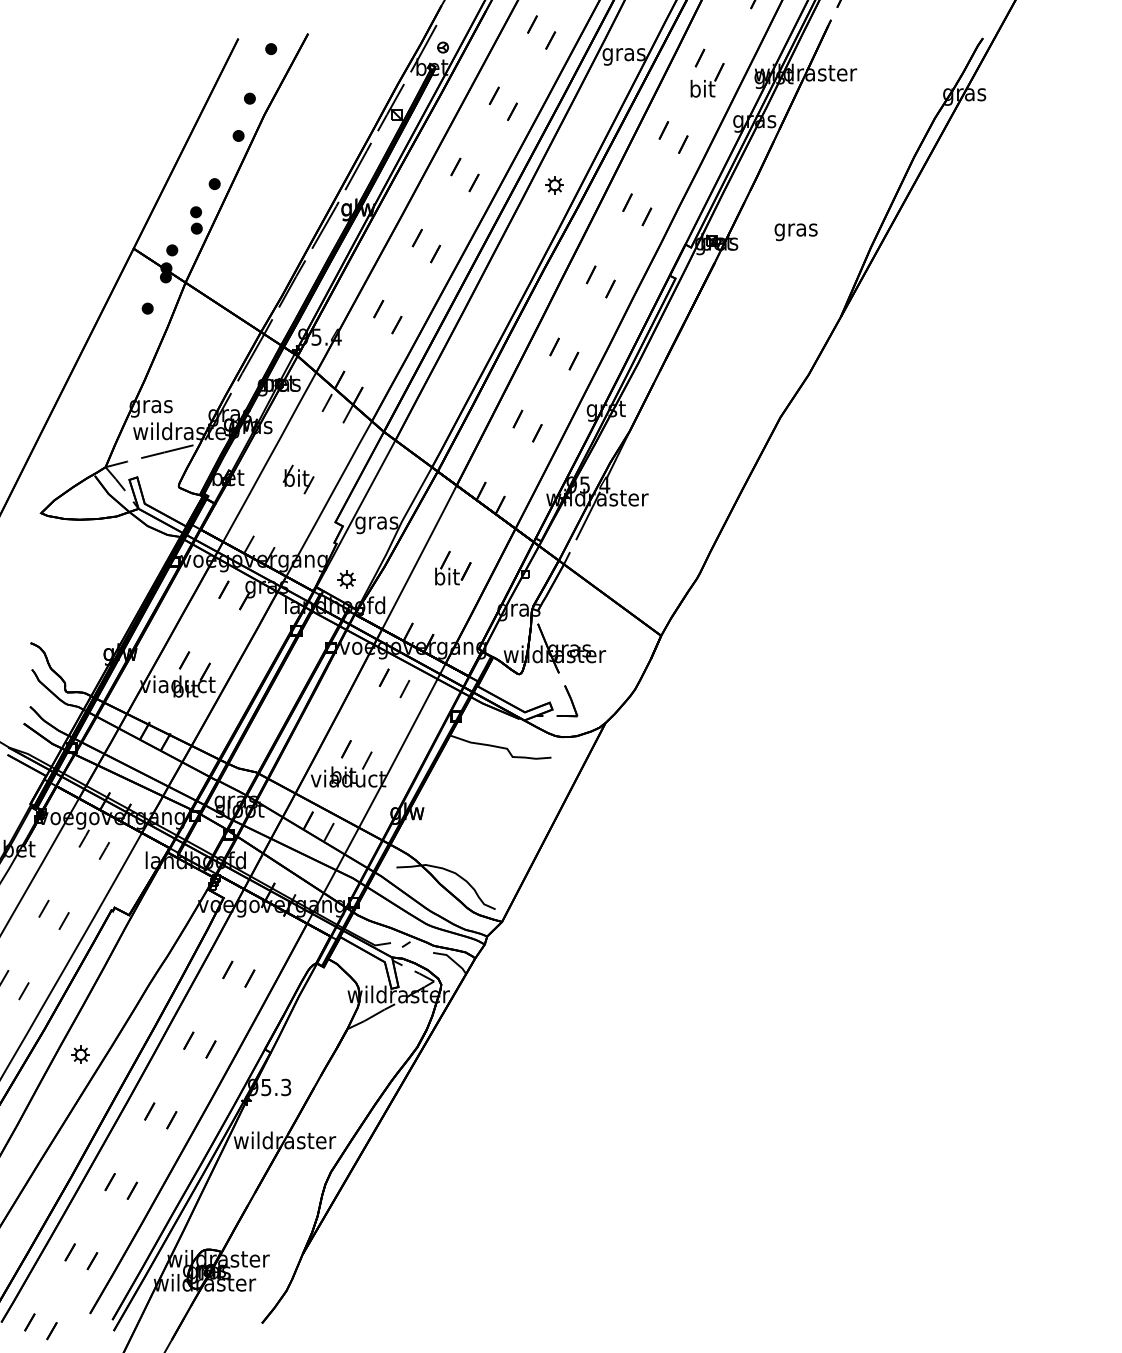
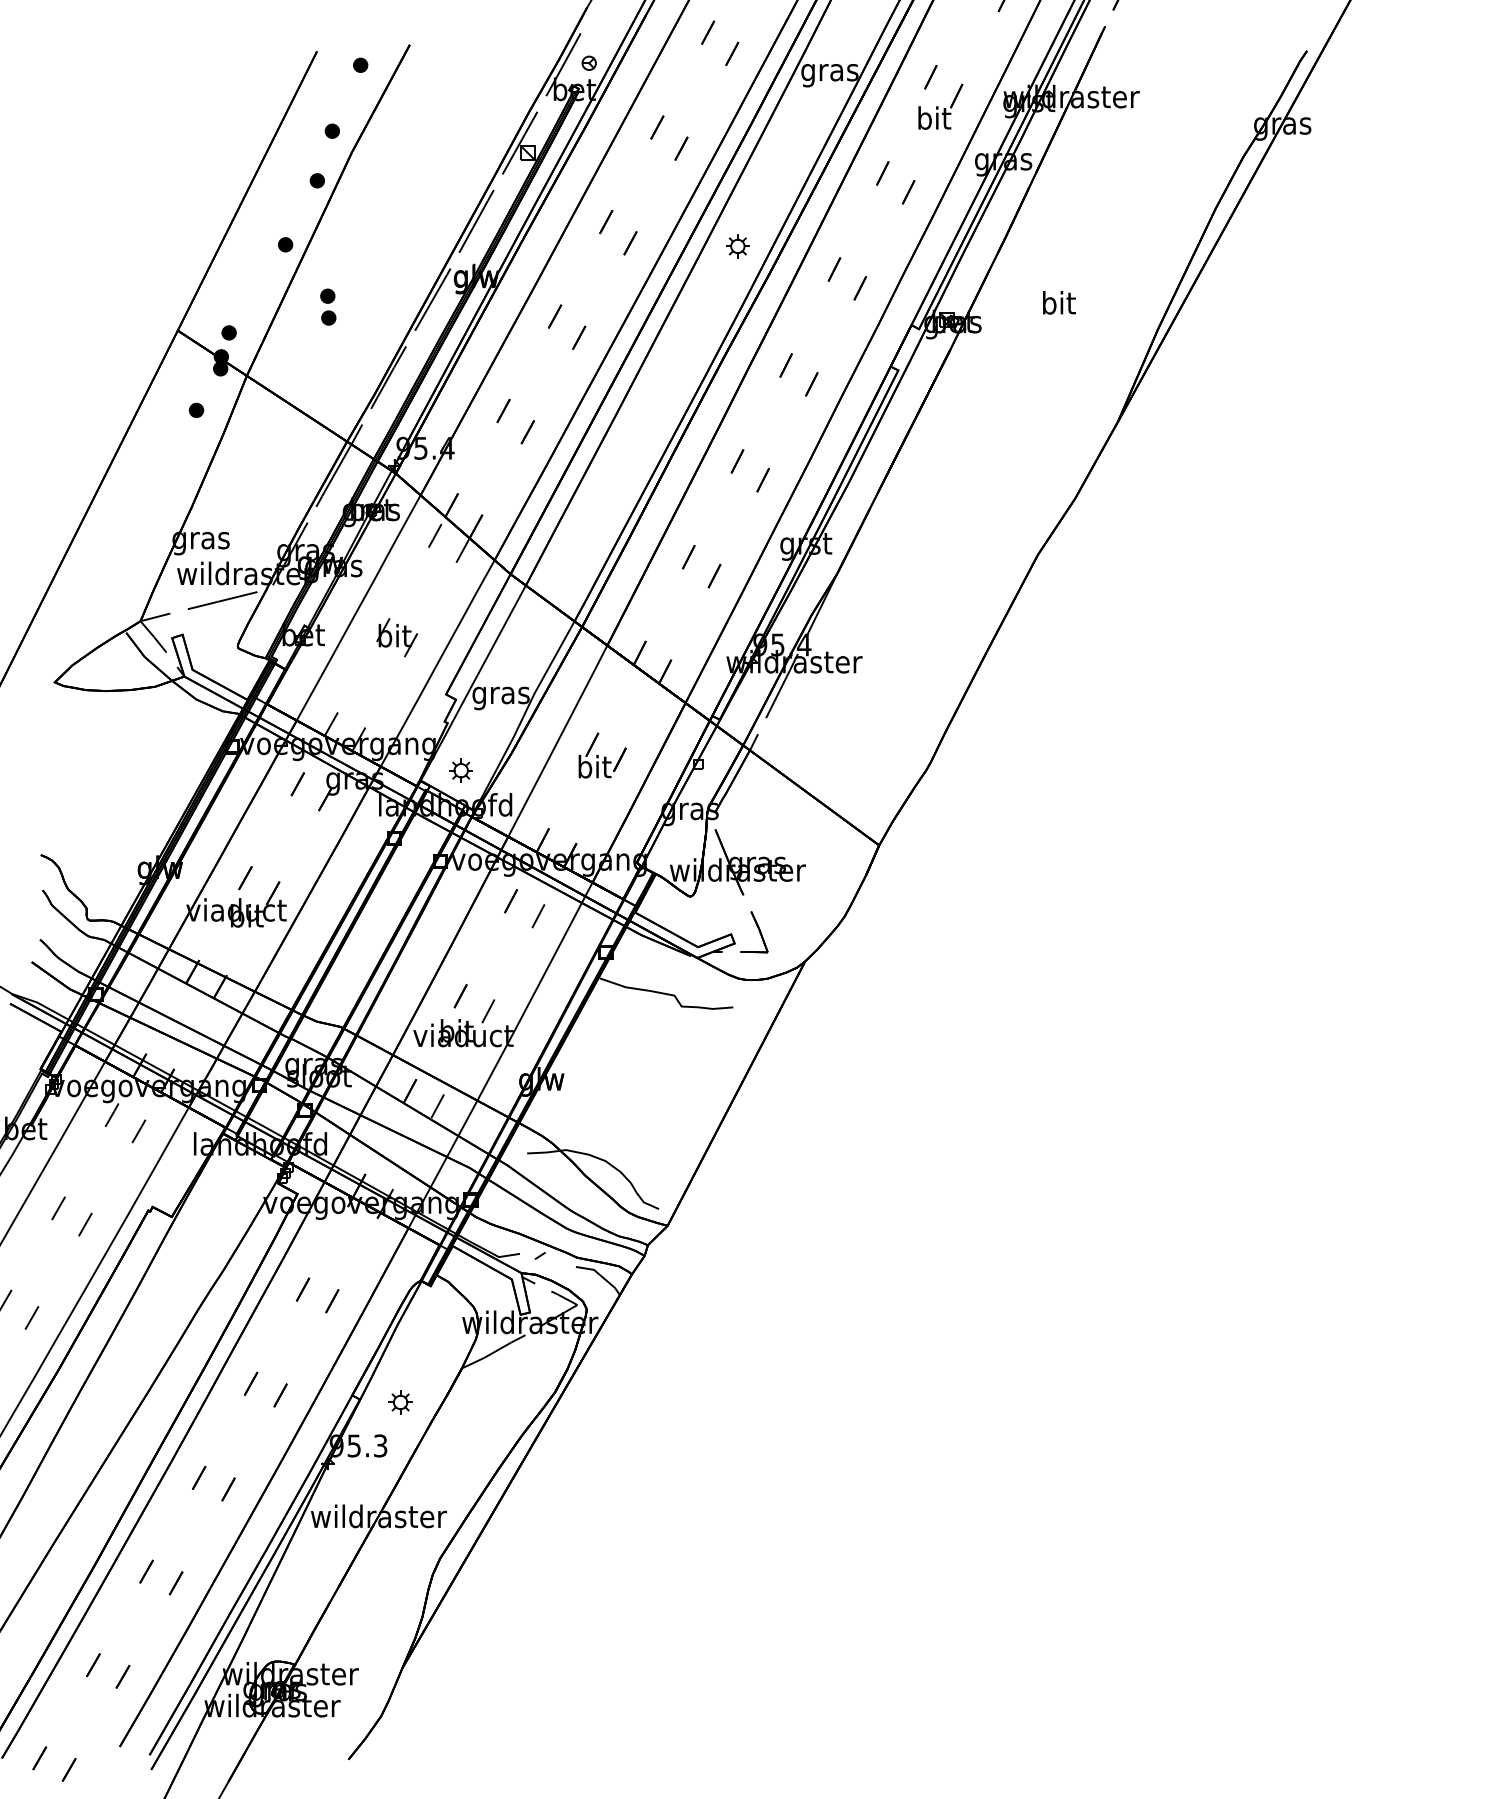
part: (196, 219) -> (328, 306), moved
text: (796, 229) -> (1058, 305), gras -> bit
part: (80, 1054) -> (400, 1402), moved

